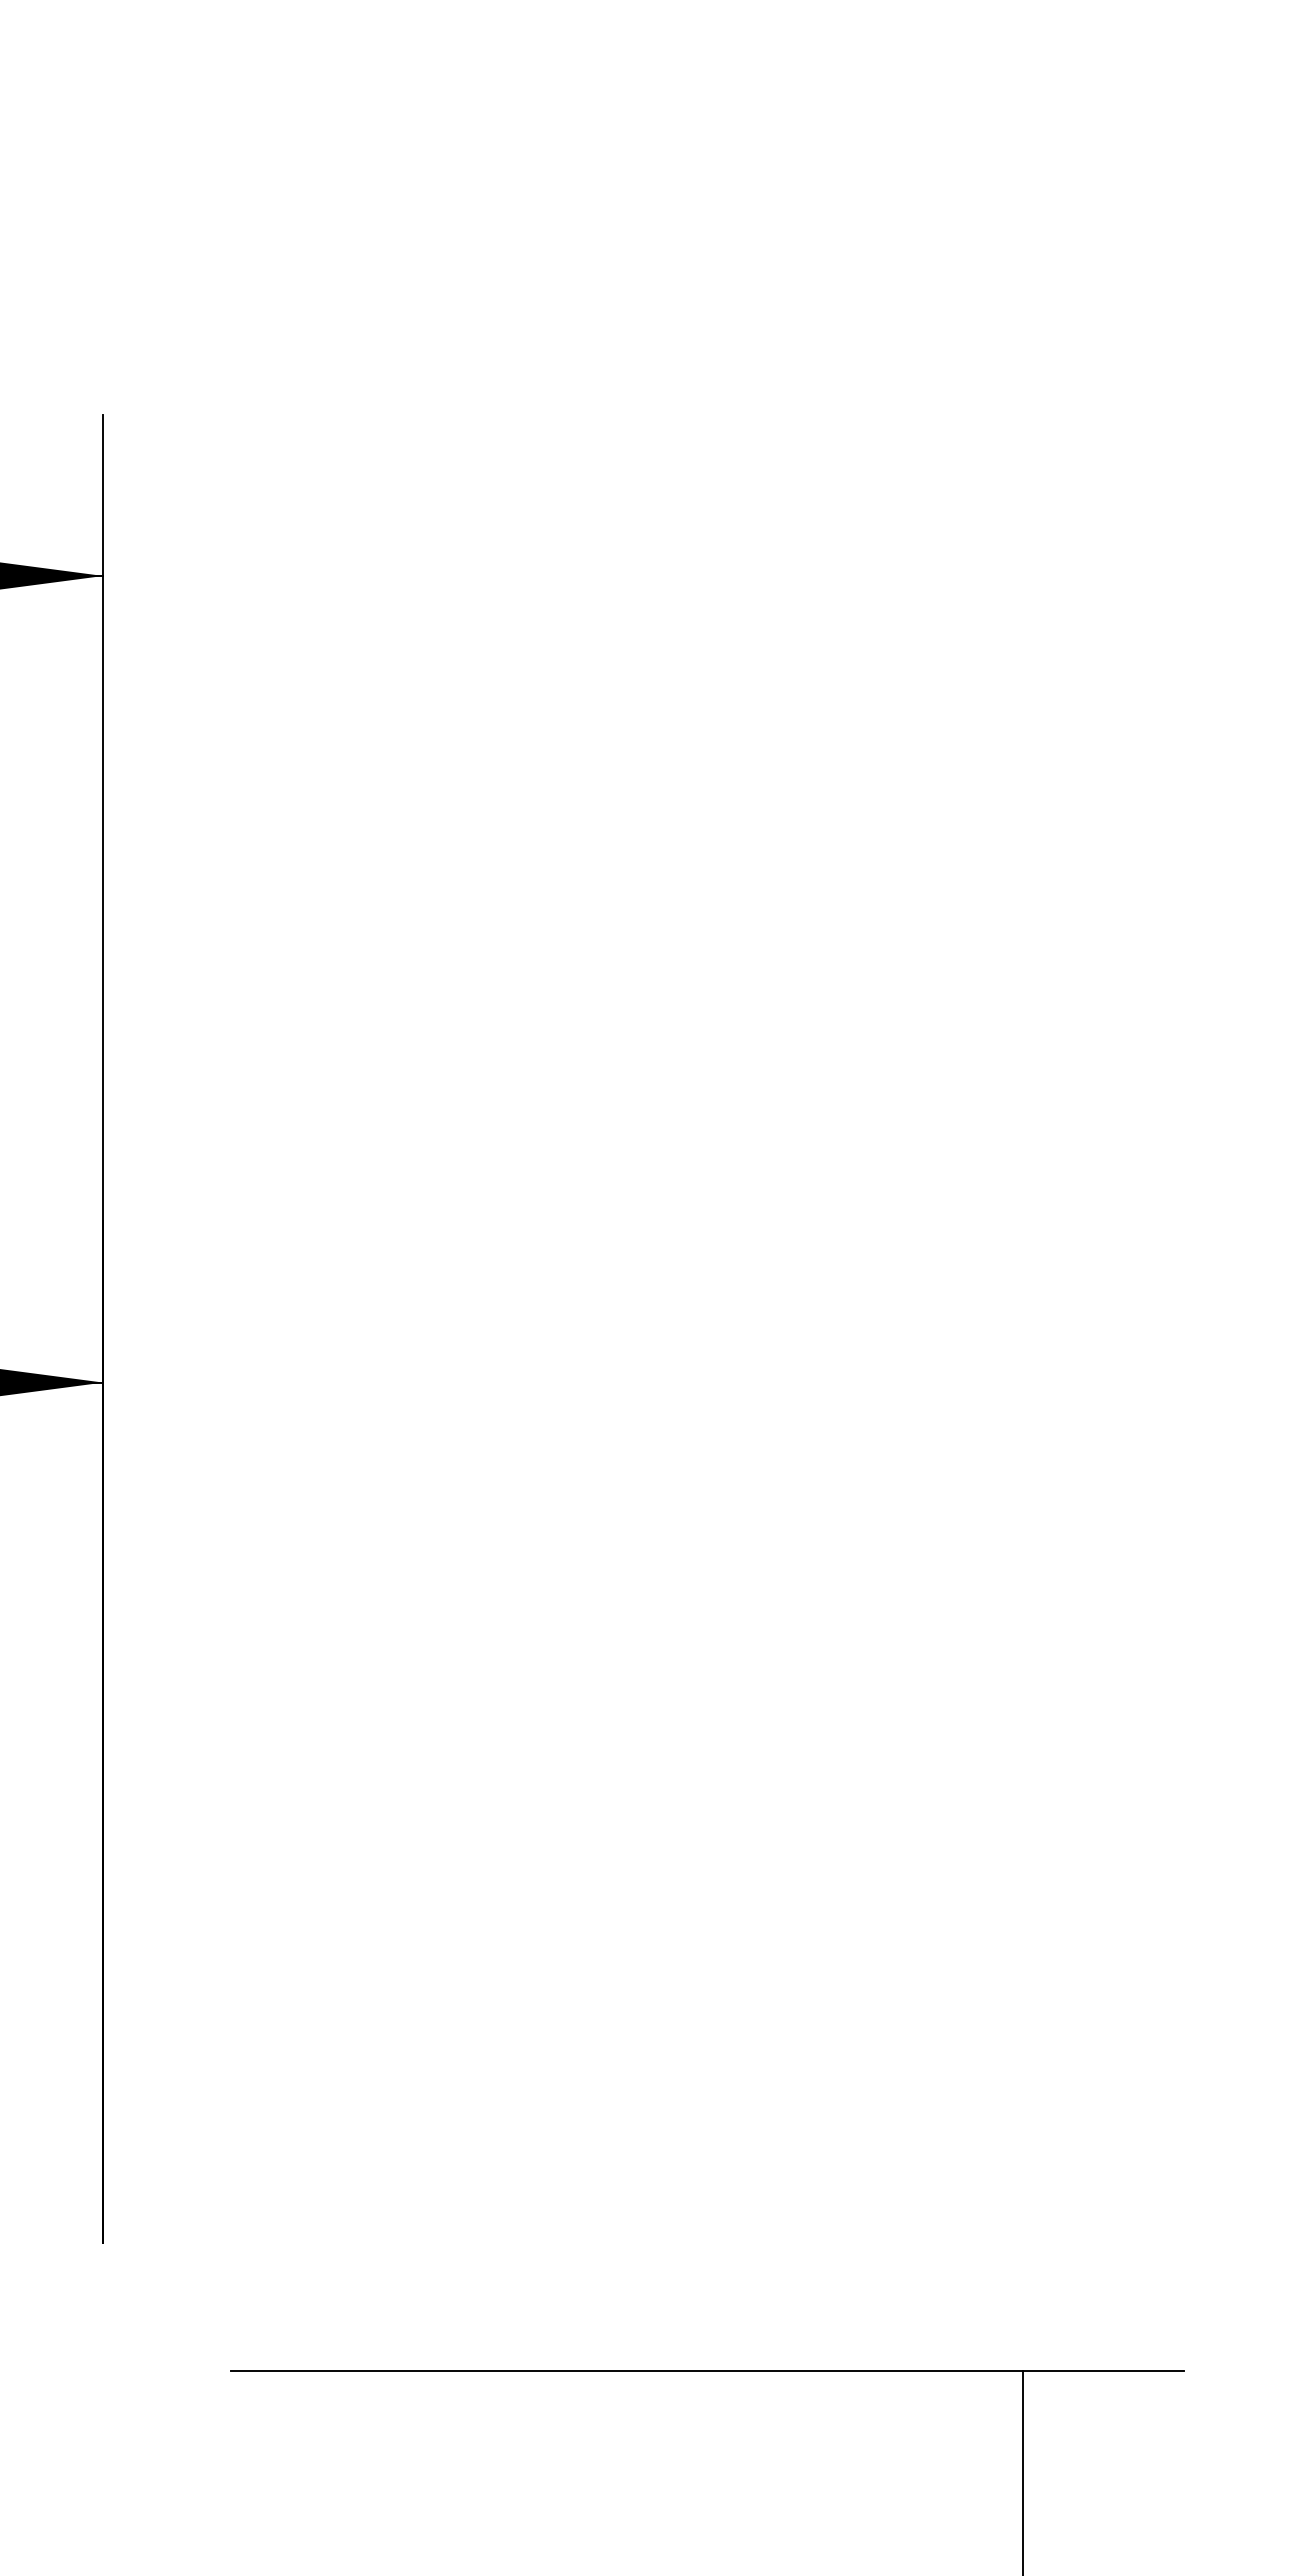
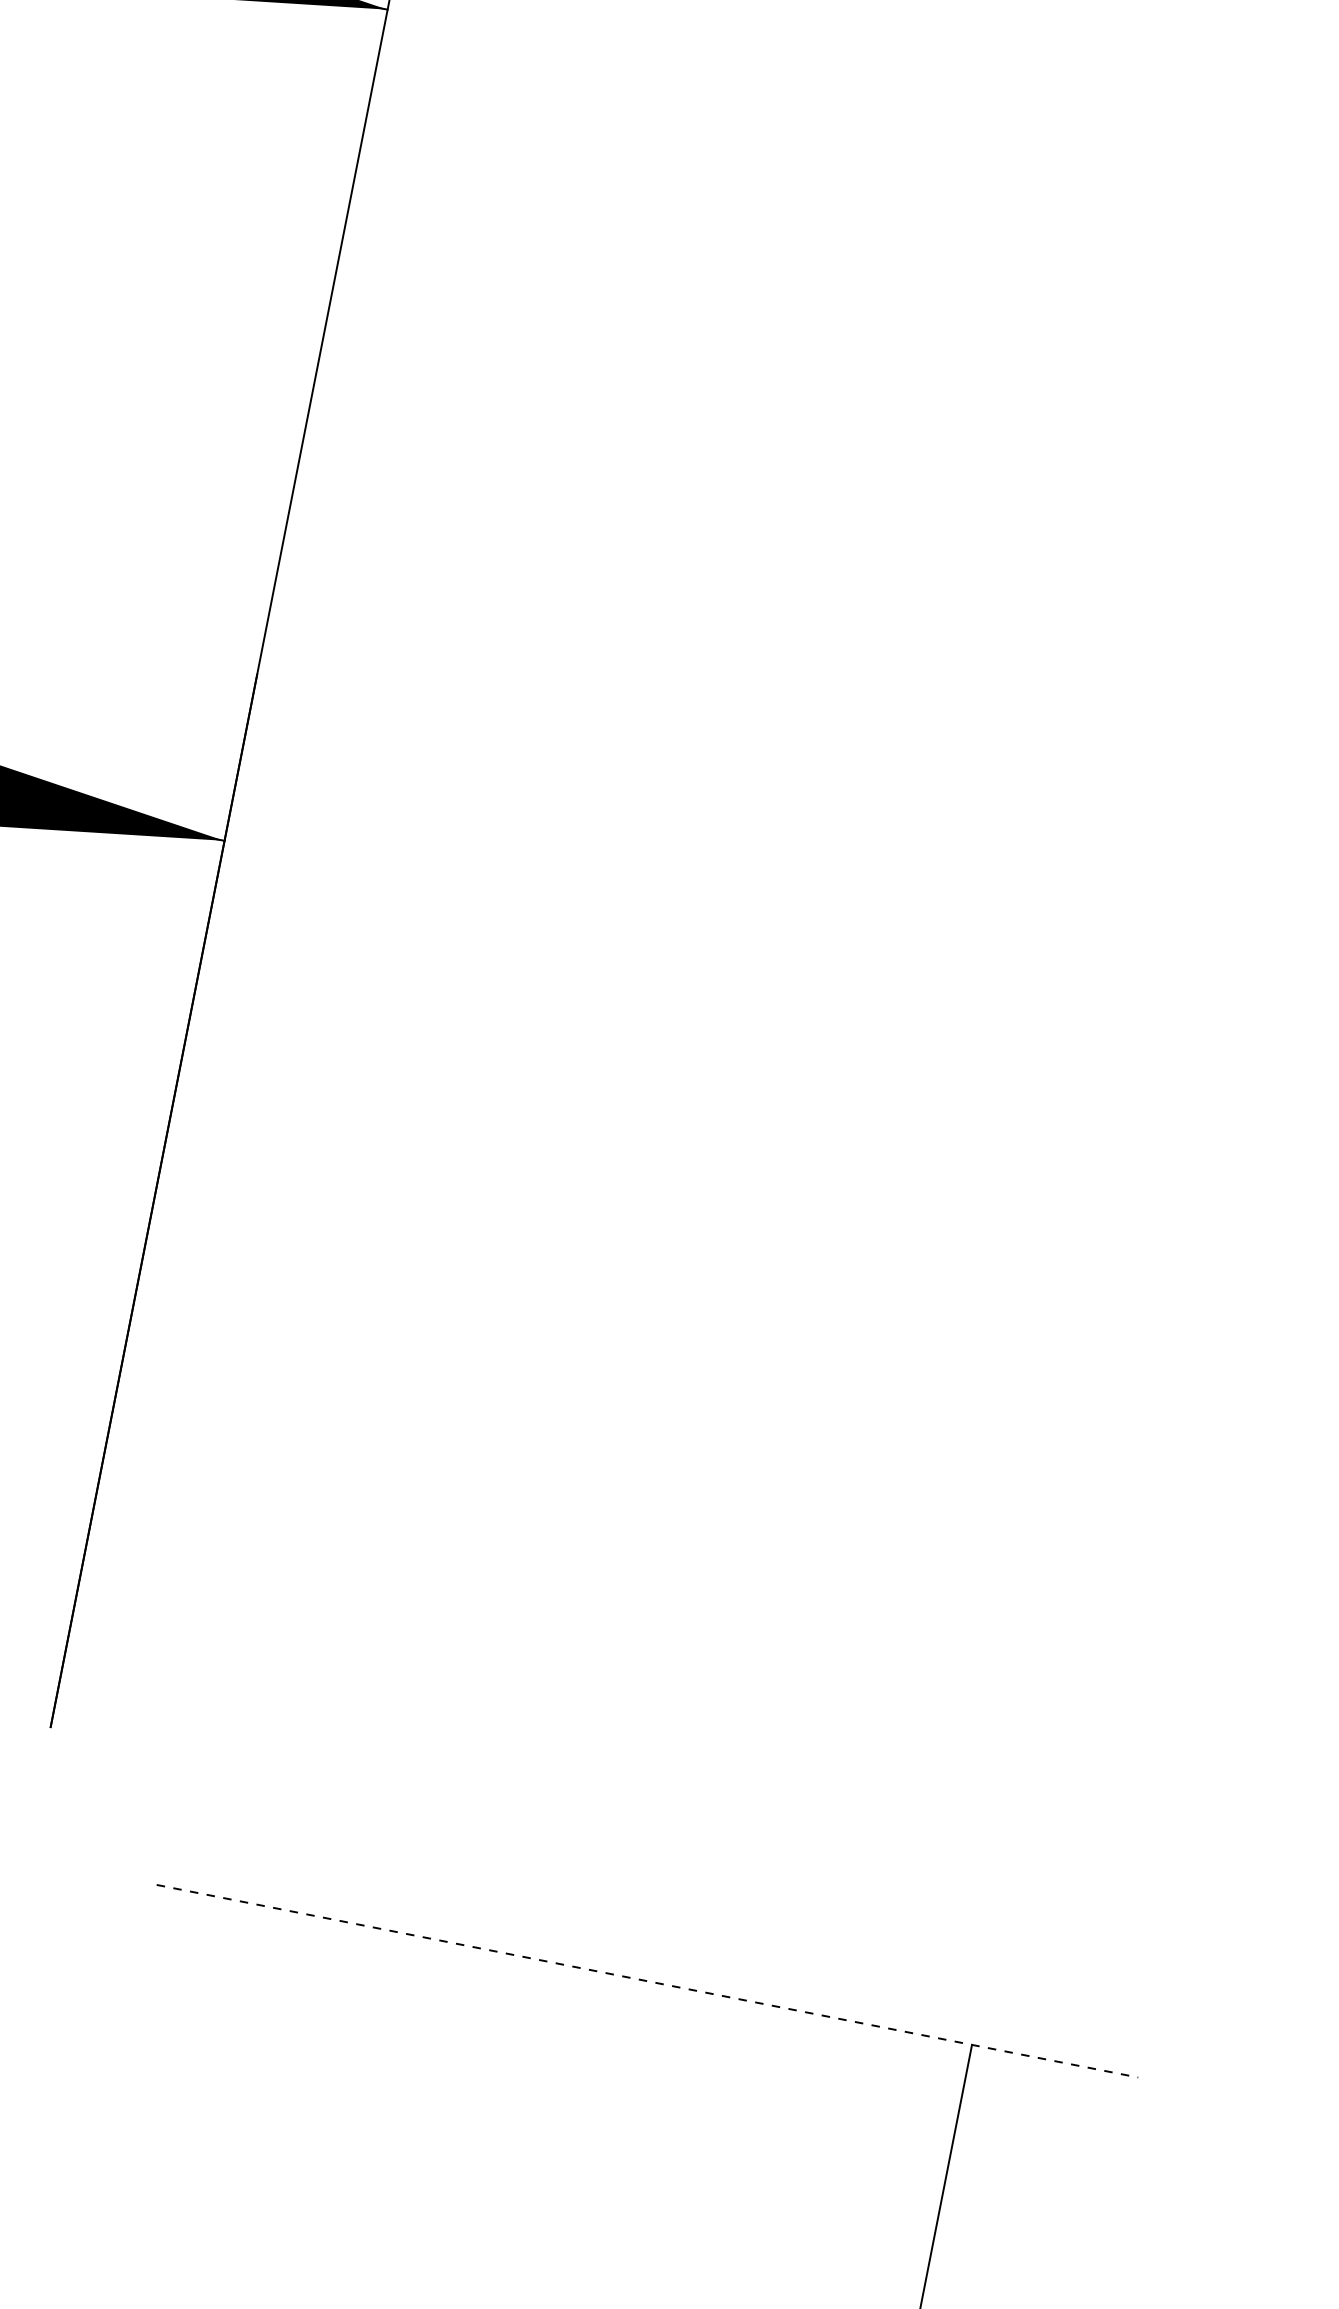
line: (708, 2370) -> (648, 1981), solid -> dashed

